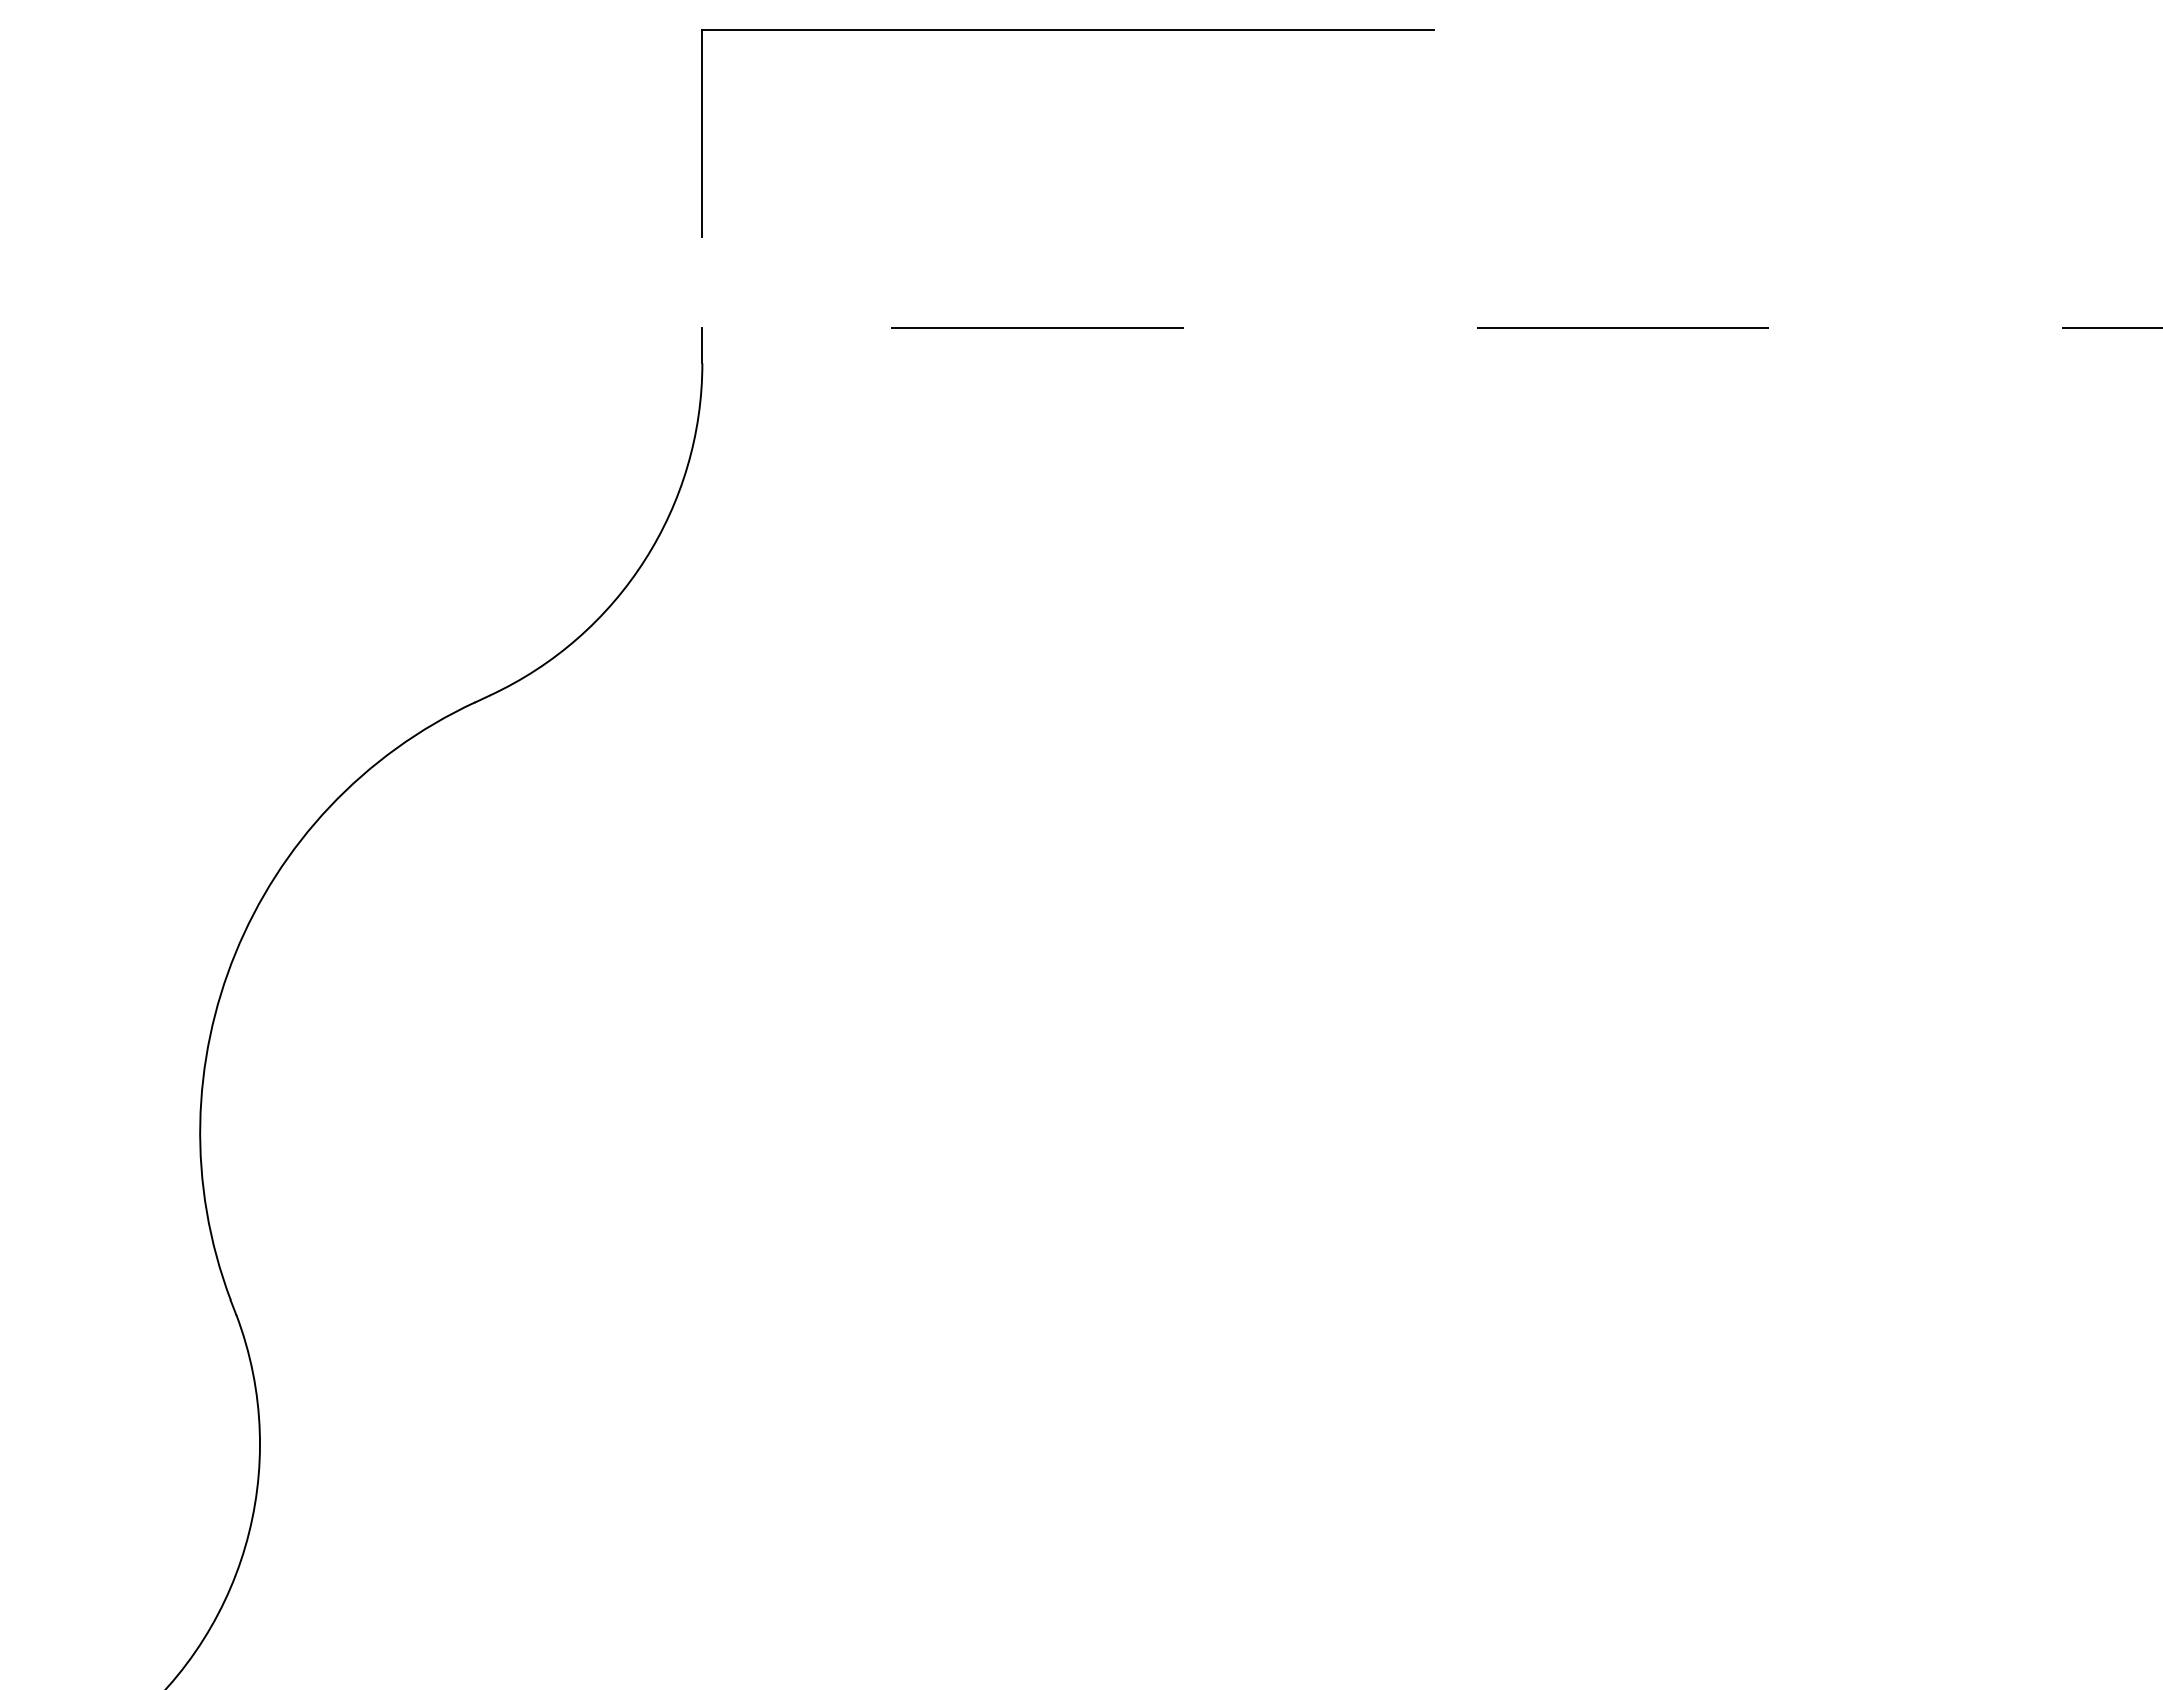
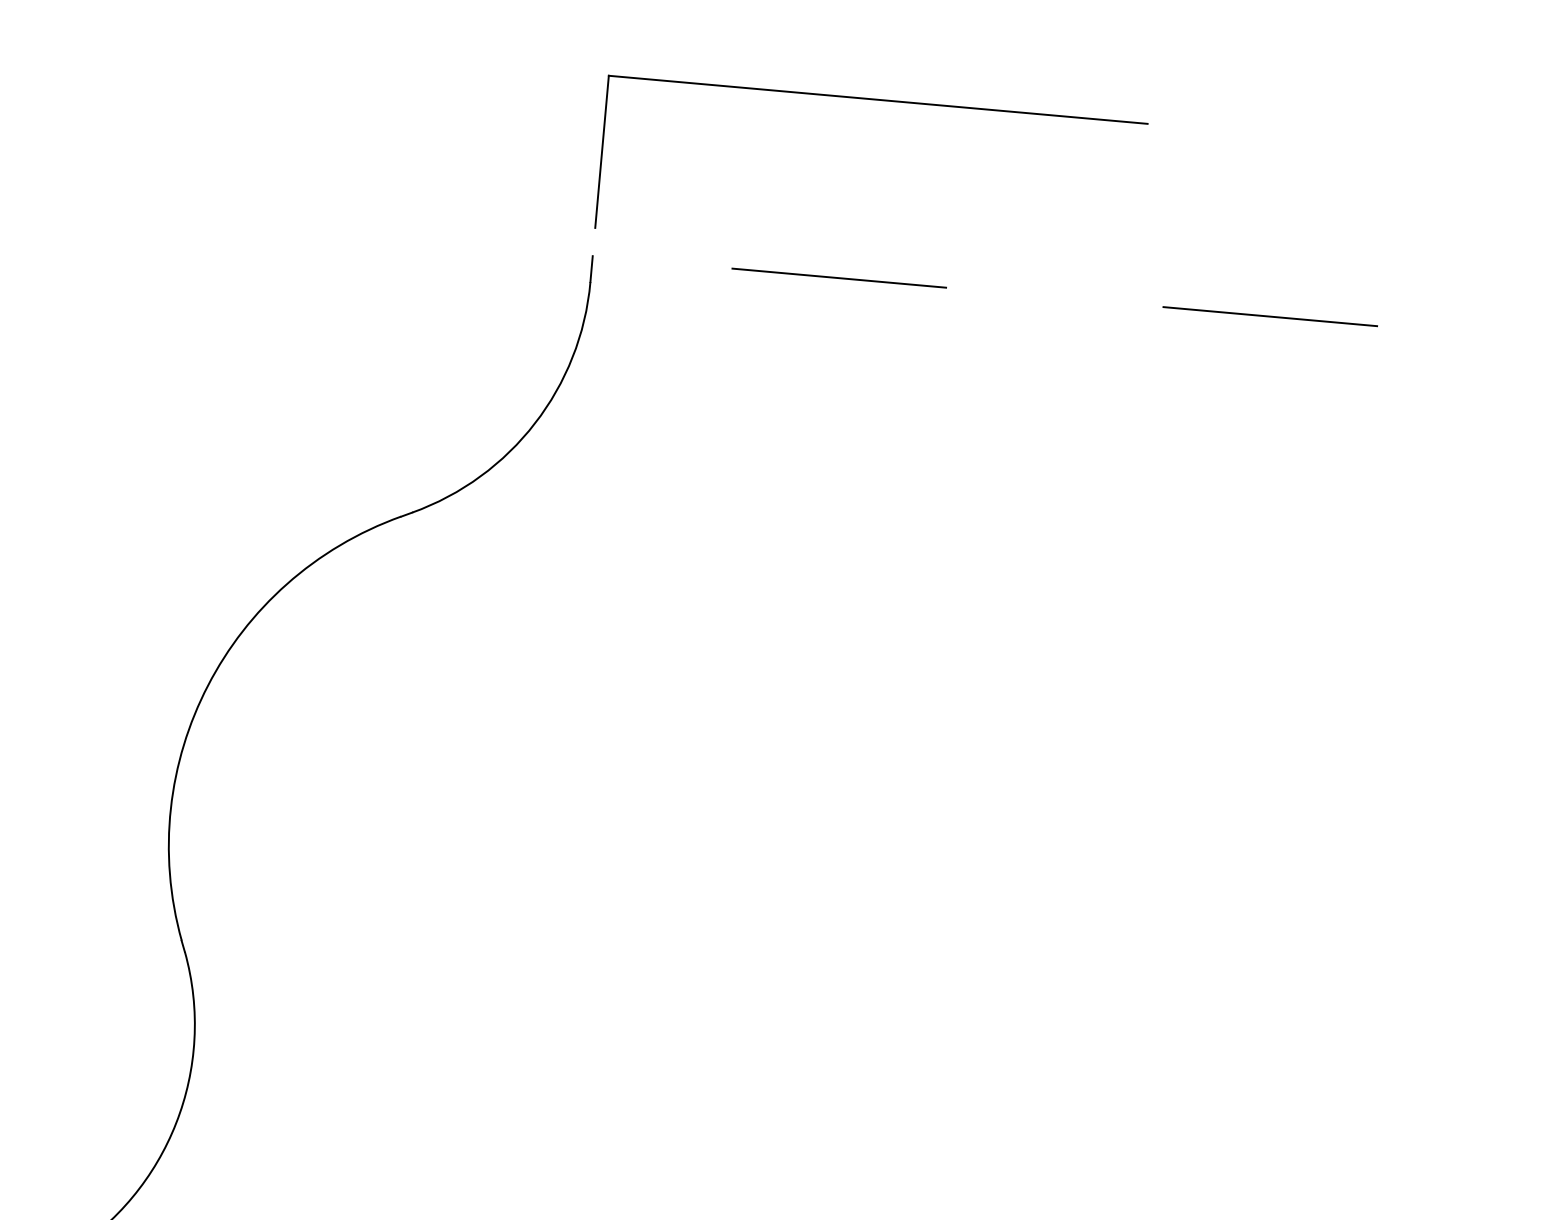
part: (1067, 30) -> (877, 100), moved

